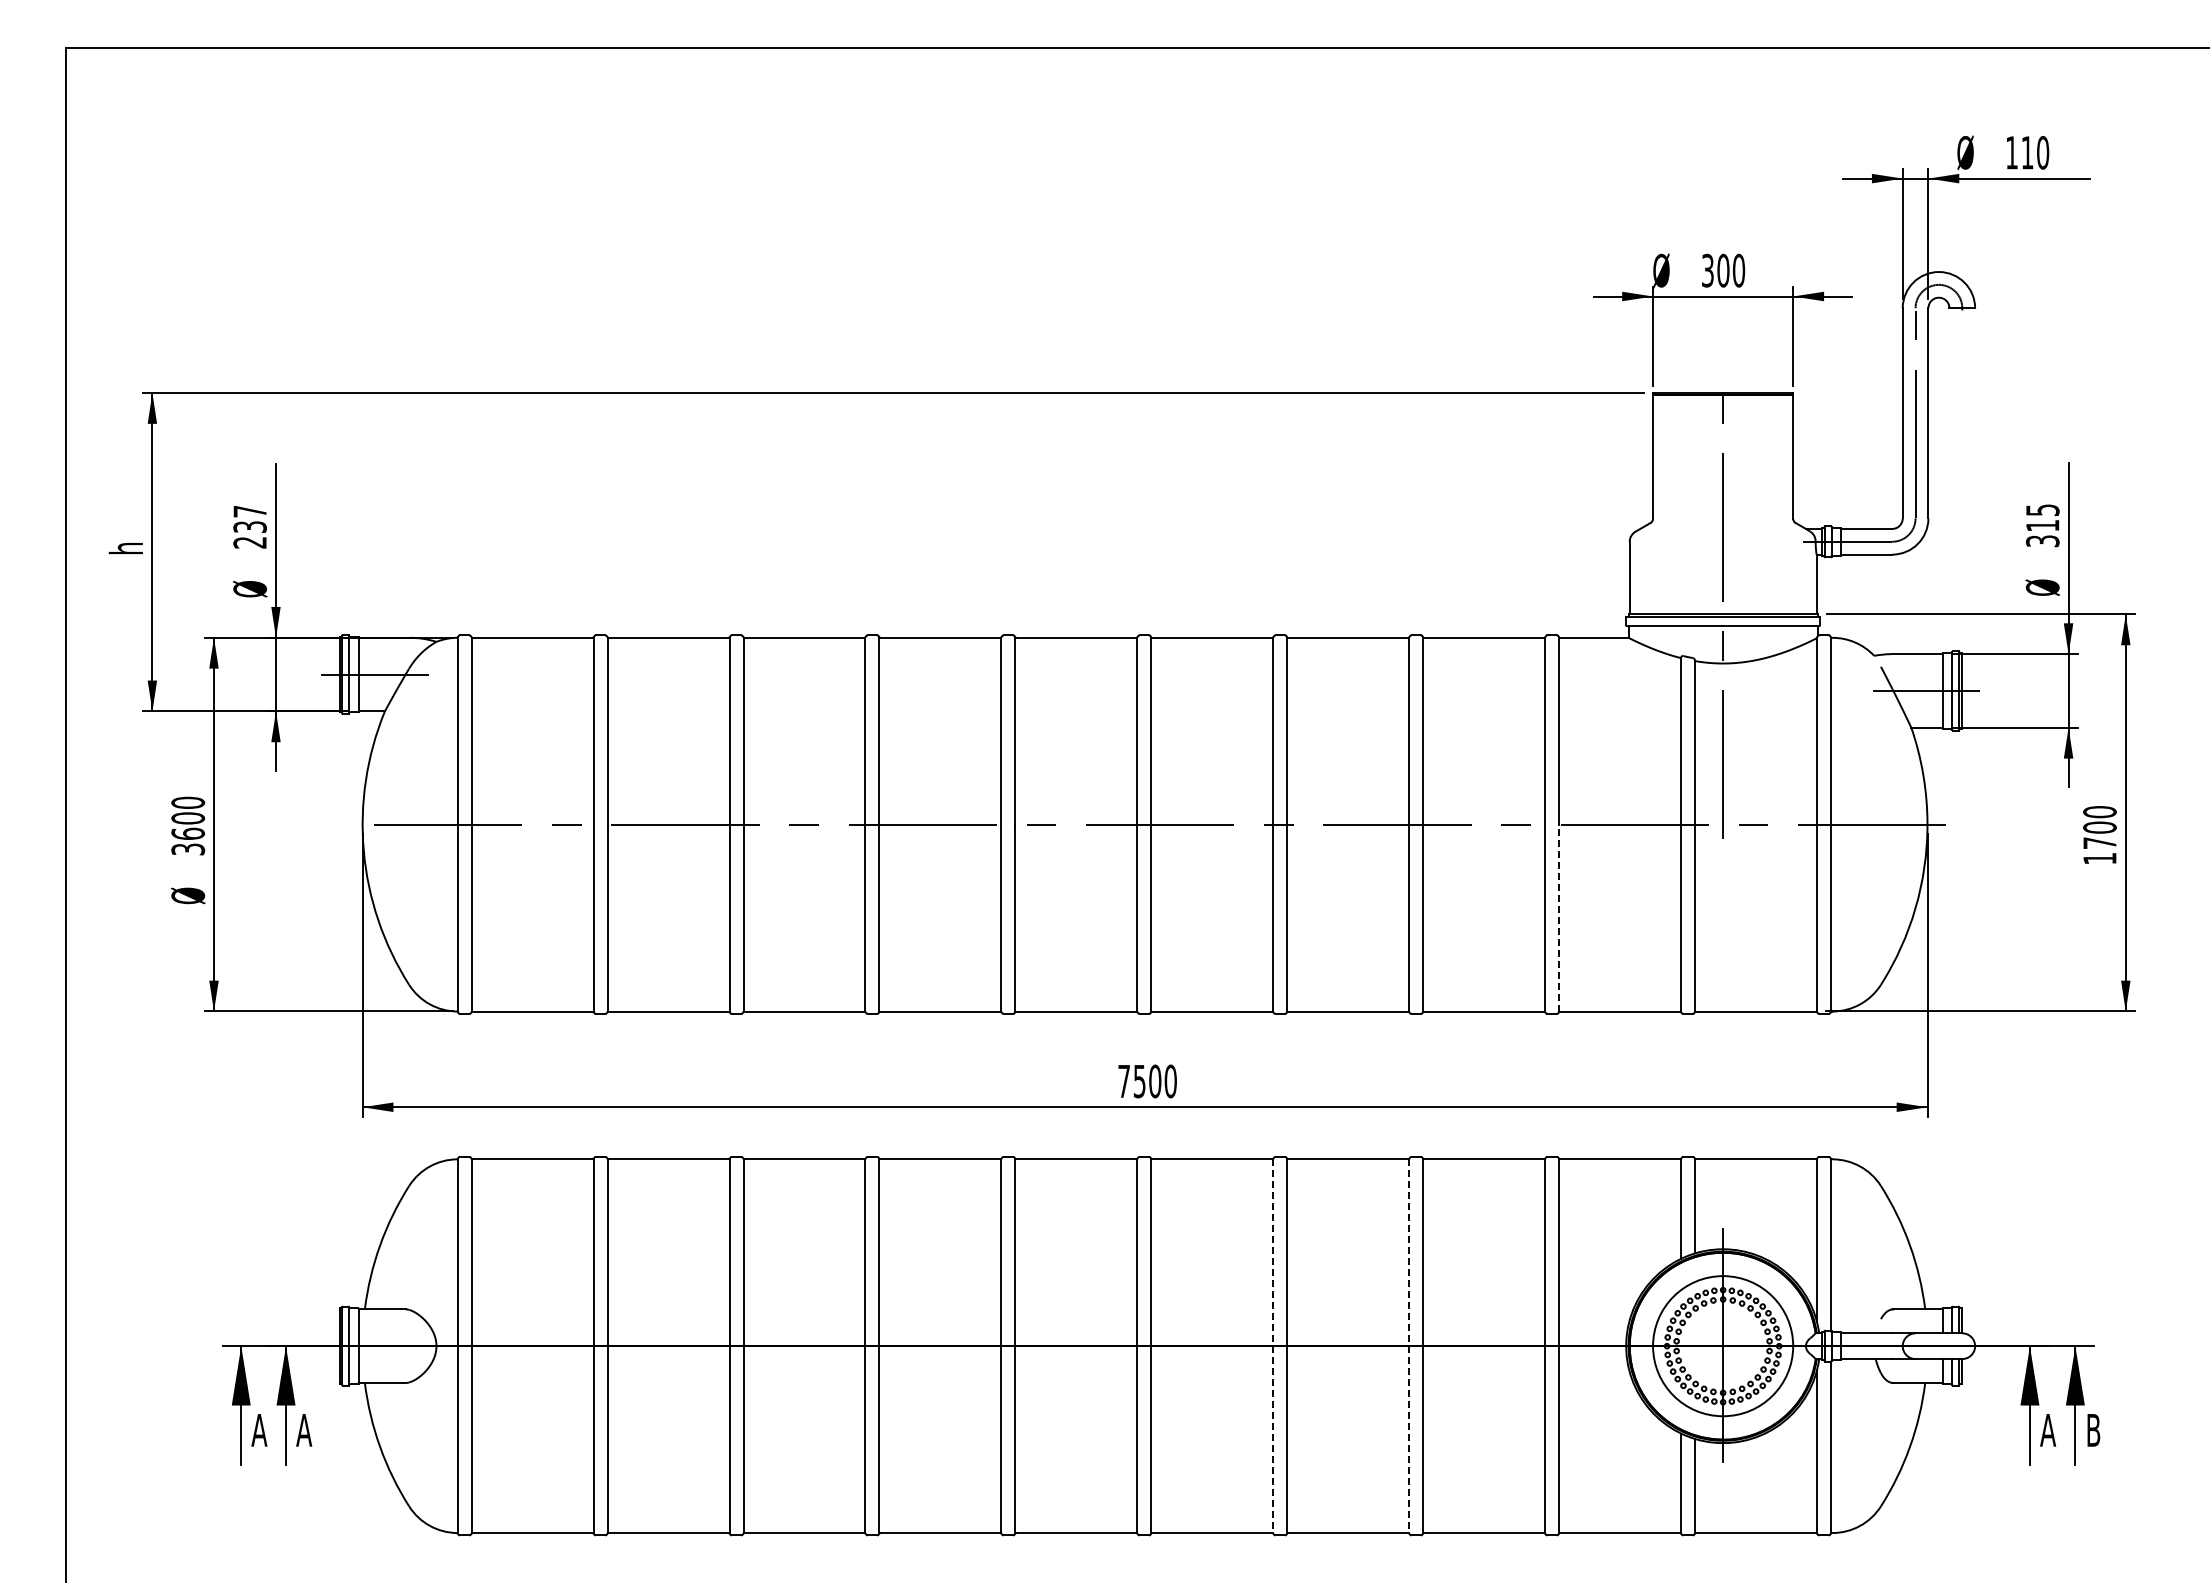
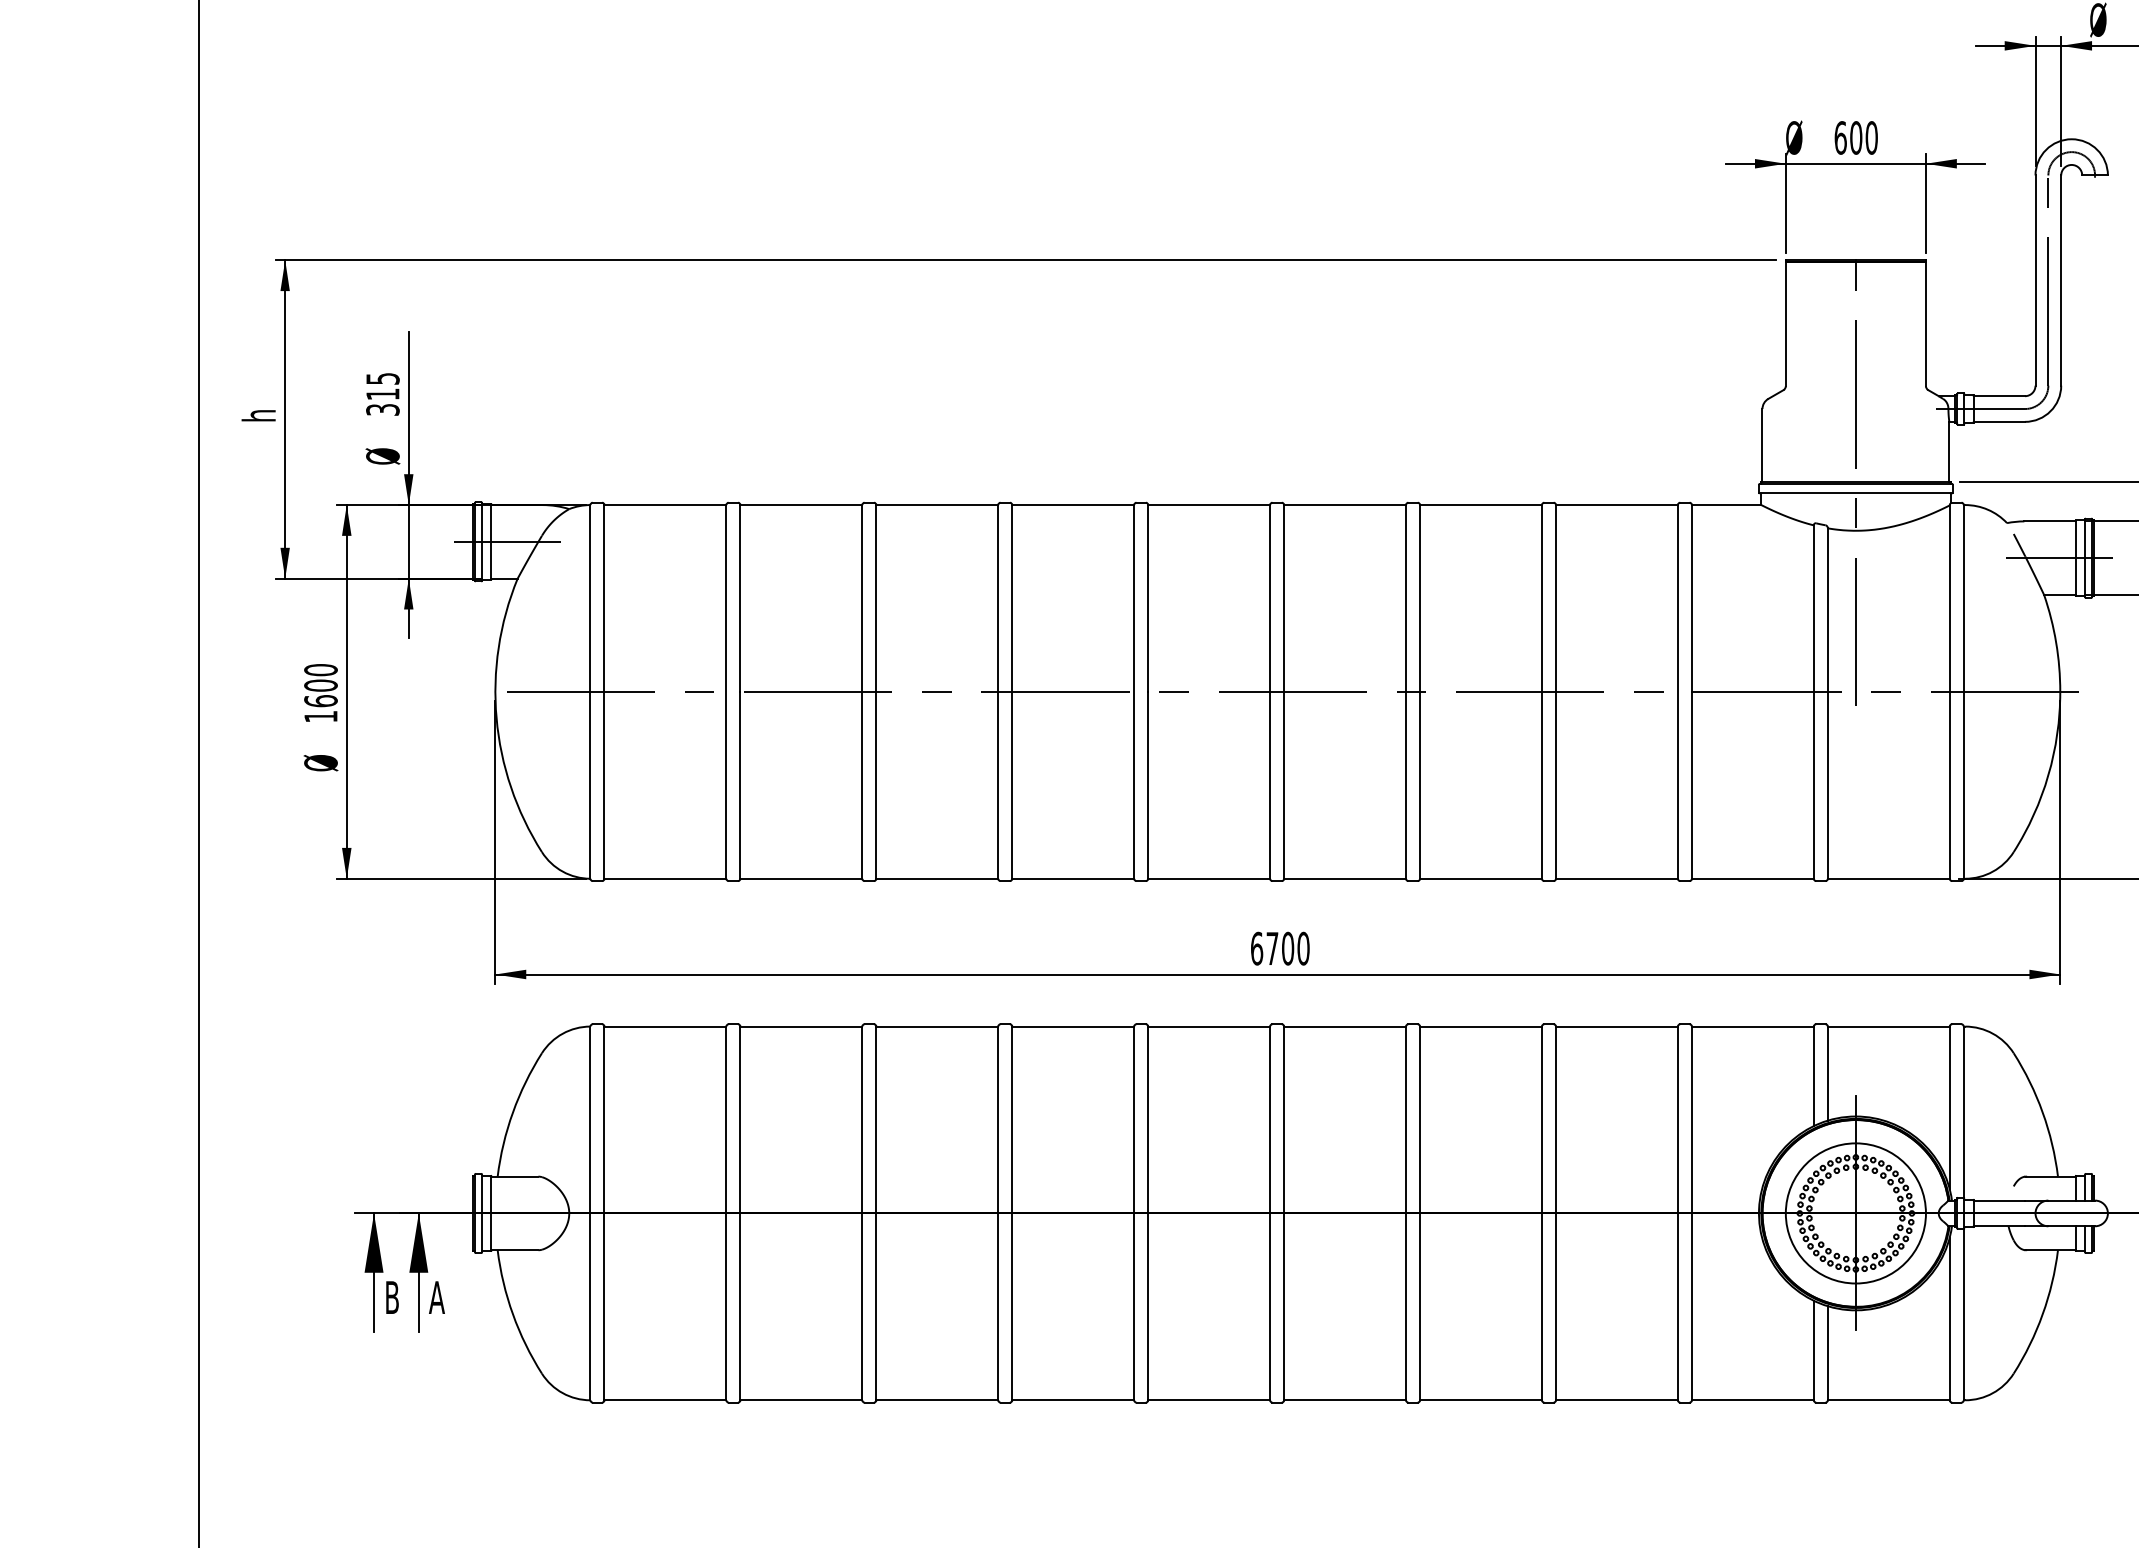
text: (1708, 270) -> (1841, 137), 300 -> 600
text: (250, 527) -> (383, 394), 237 -> 315
text: (188, 849) -> (321, 716), 3600 -> 1600
line: (1559, 917) -> (1692, 784), dashed -> solid
text: (1131, 1081) -> (1264, 948), 7500 -> 6700
line: (1273, 1346) -> (1406, 1213), dashed -> solid
line: (1409, 1346) -> (1542, 1213), dashed -> solid
text: (259, 1430) -> (392, 1297), A -> B

